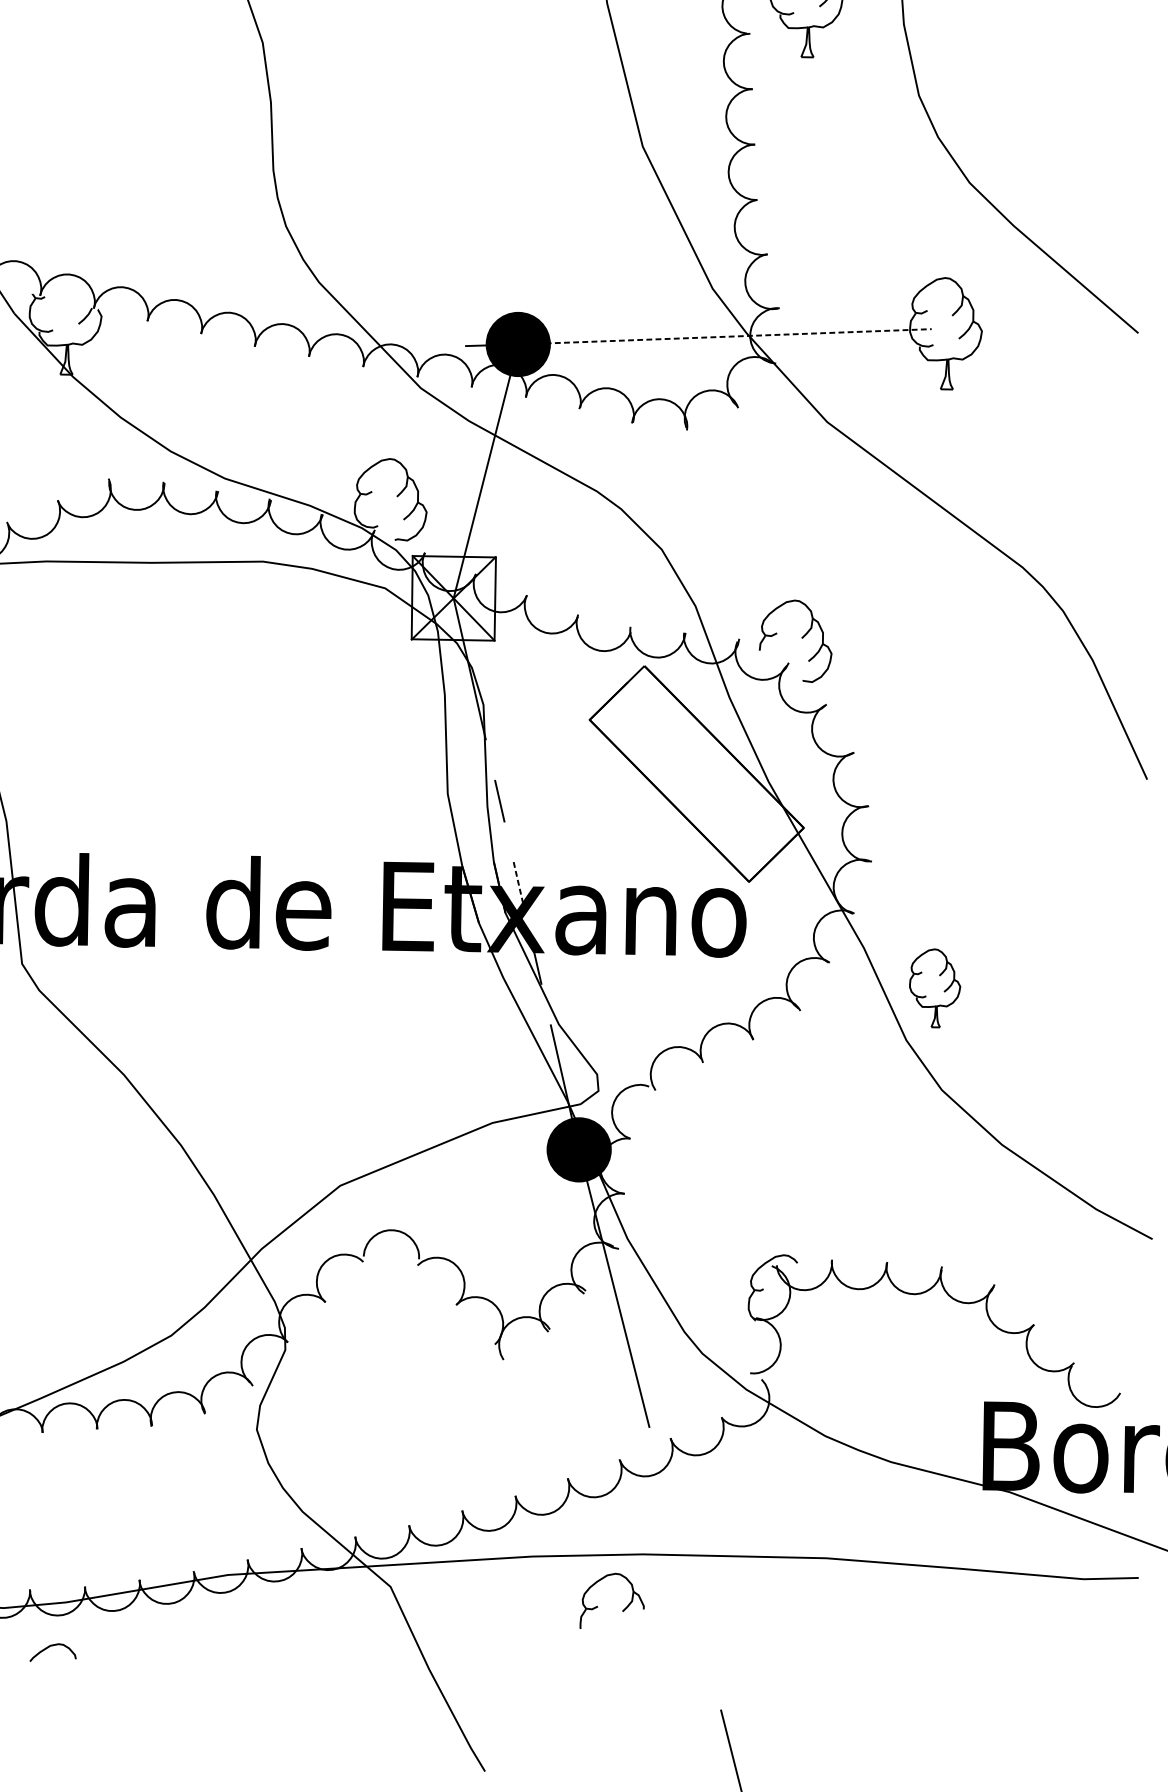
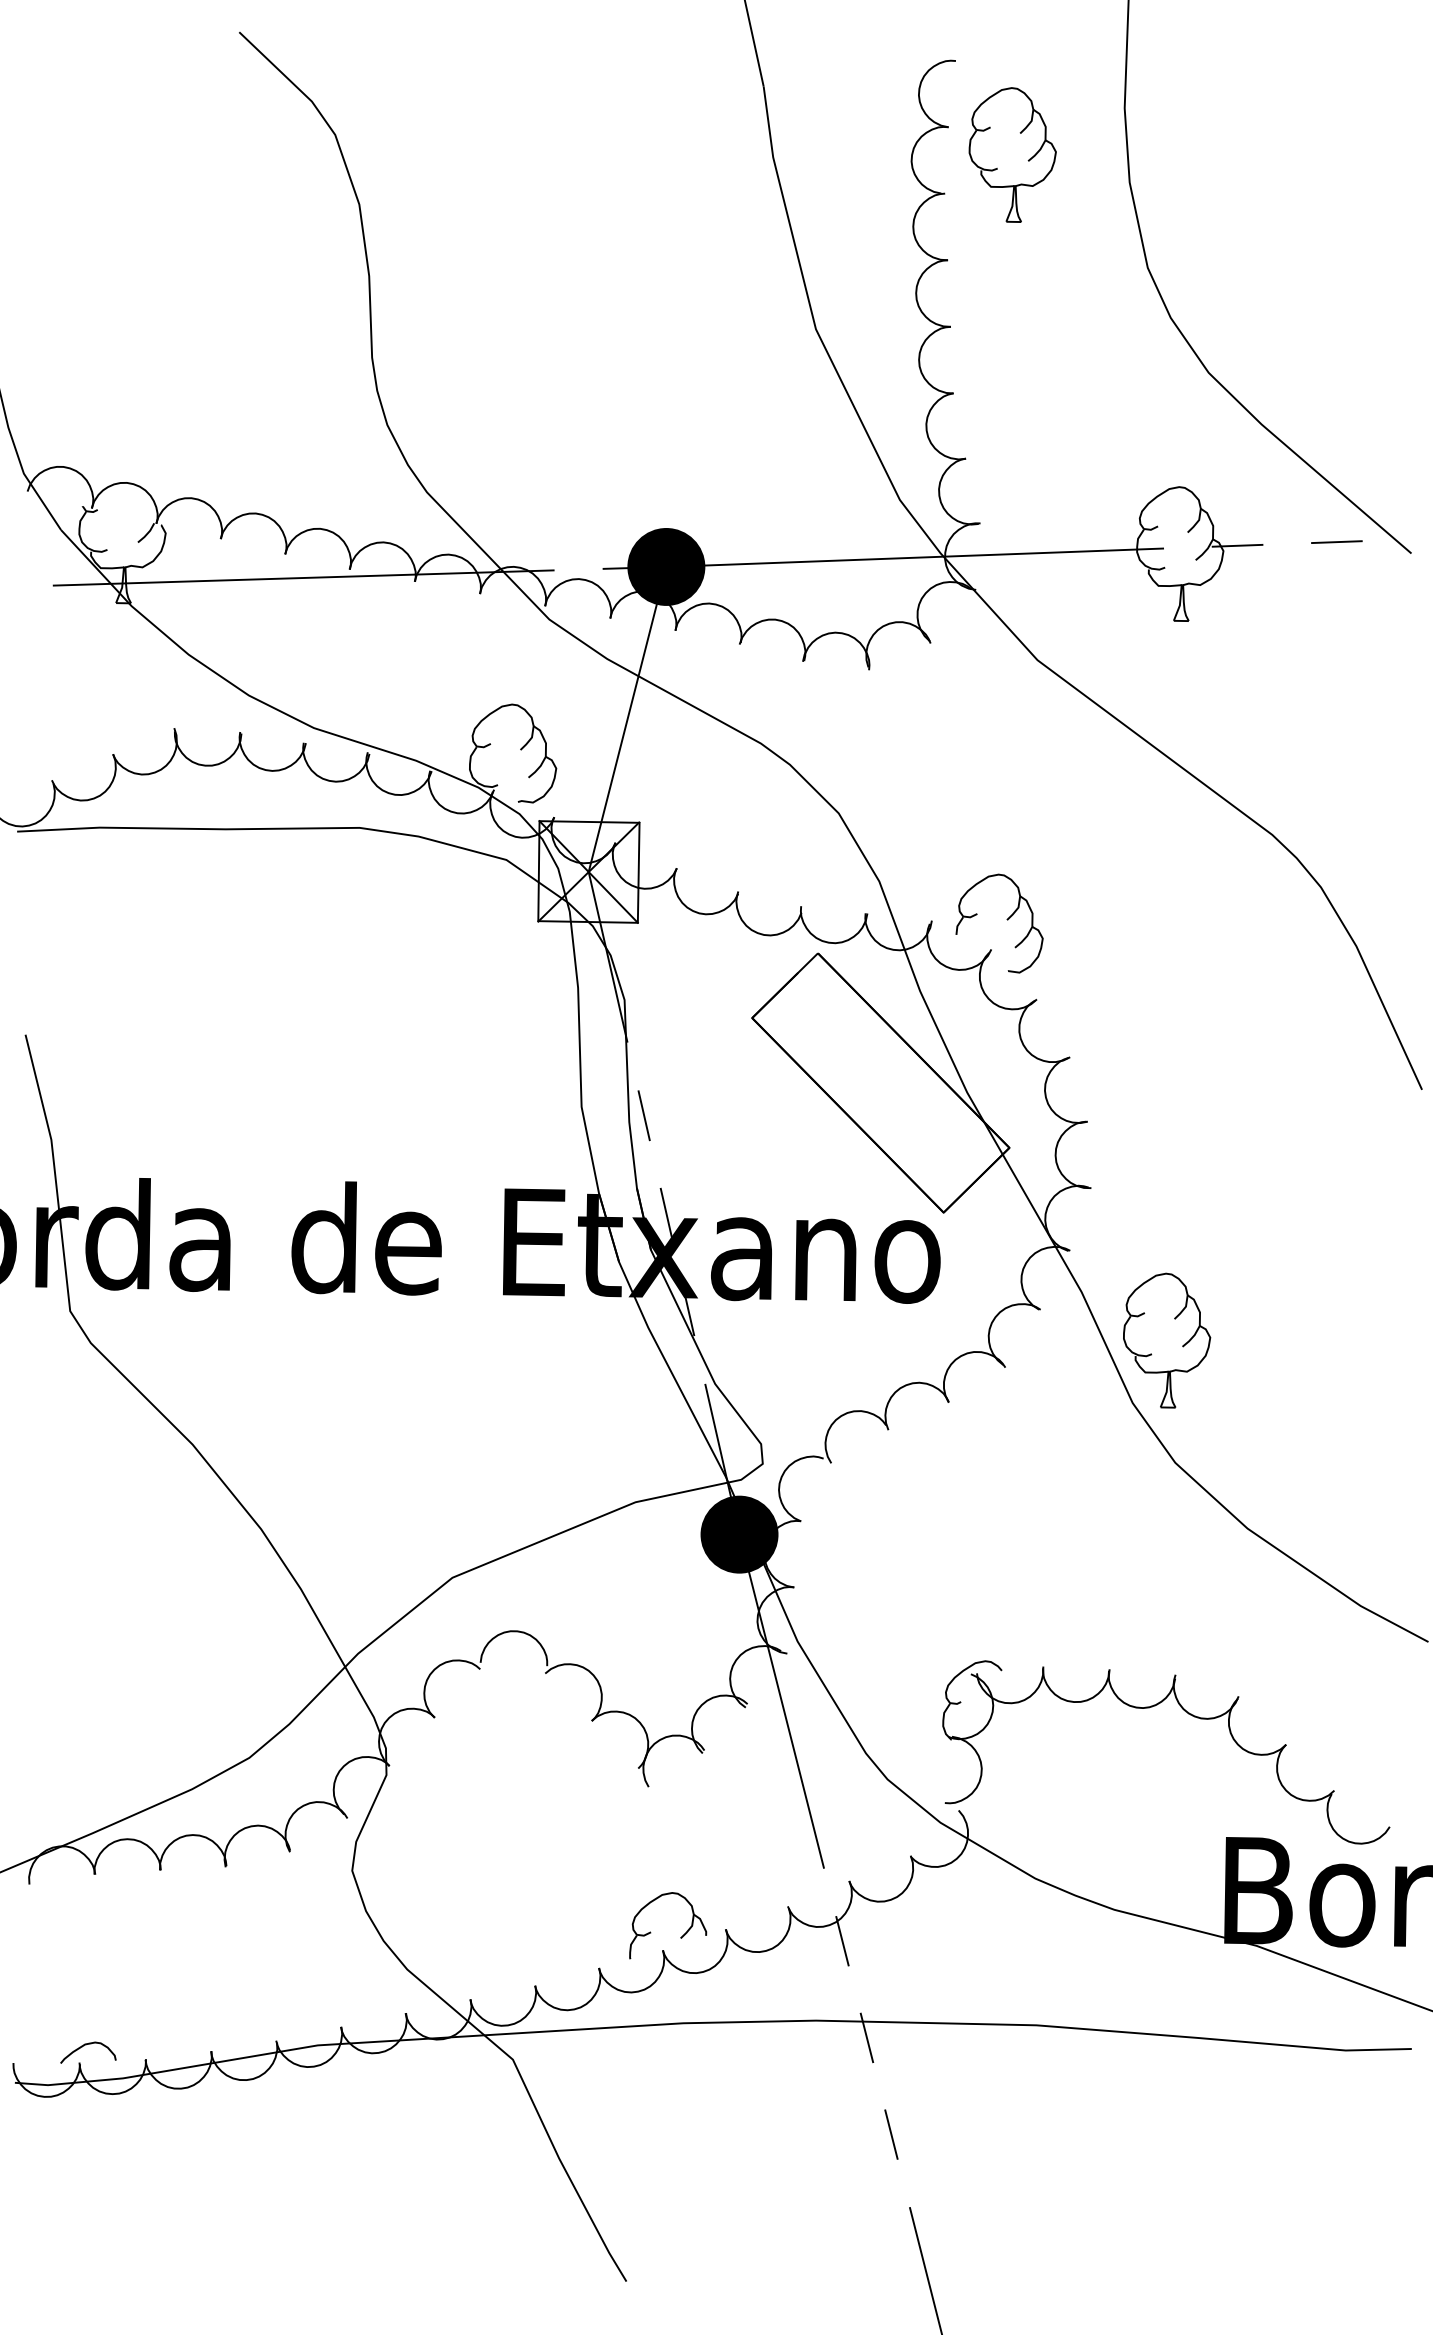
line: (1076, 324) -> (1336, 542), added
line: (993, 326) -> (1237, 545), added
line: (724, 336) -> (914, 557), dashed -> solid
line: (216, 353) -> (303, 577), added
line: (518, 882) -> (666, 1213), dashed -> solid
part: (935, 988) -> (1167, 1340), size x1.43
line: (664, 1488) -> (842, 1941), added
line: (684, 1568) -> (866, 2037), added
part: (622, 1610) -> (680, 1937), moved
curve: (51, 1646) -> (86, 2045), moved
line: (705, 1649) -> (891, 2134), added

